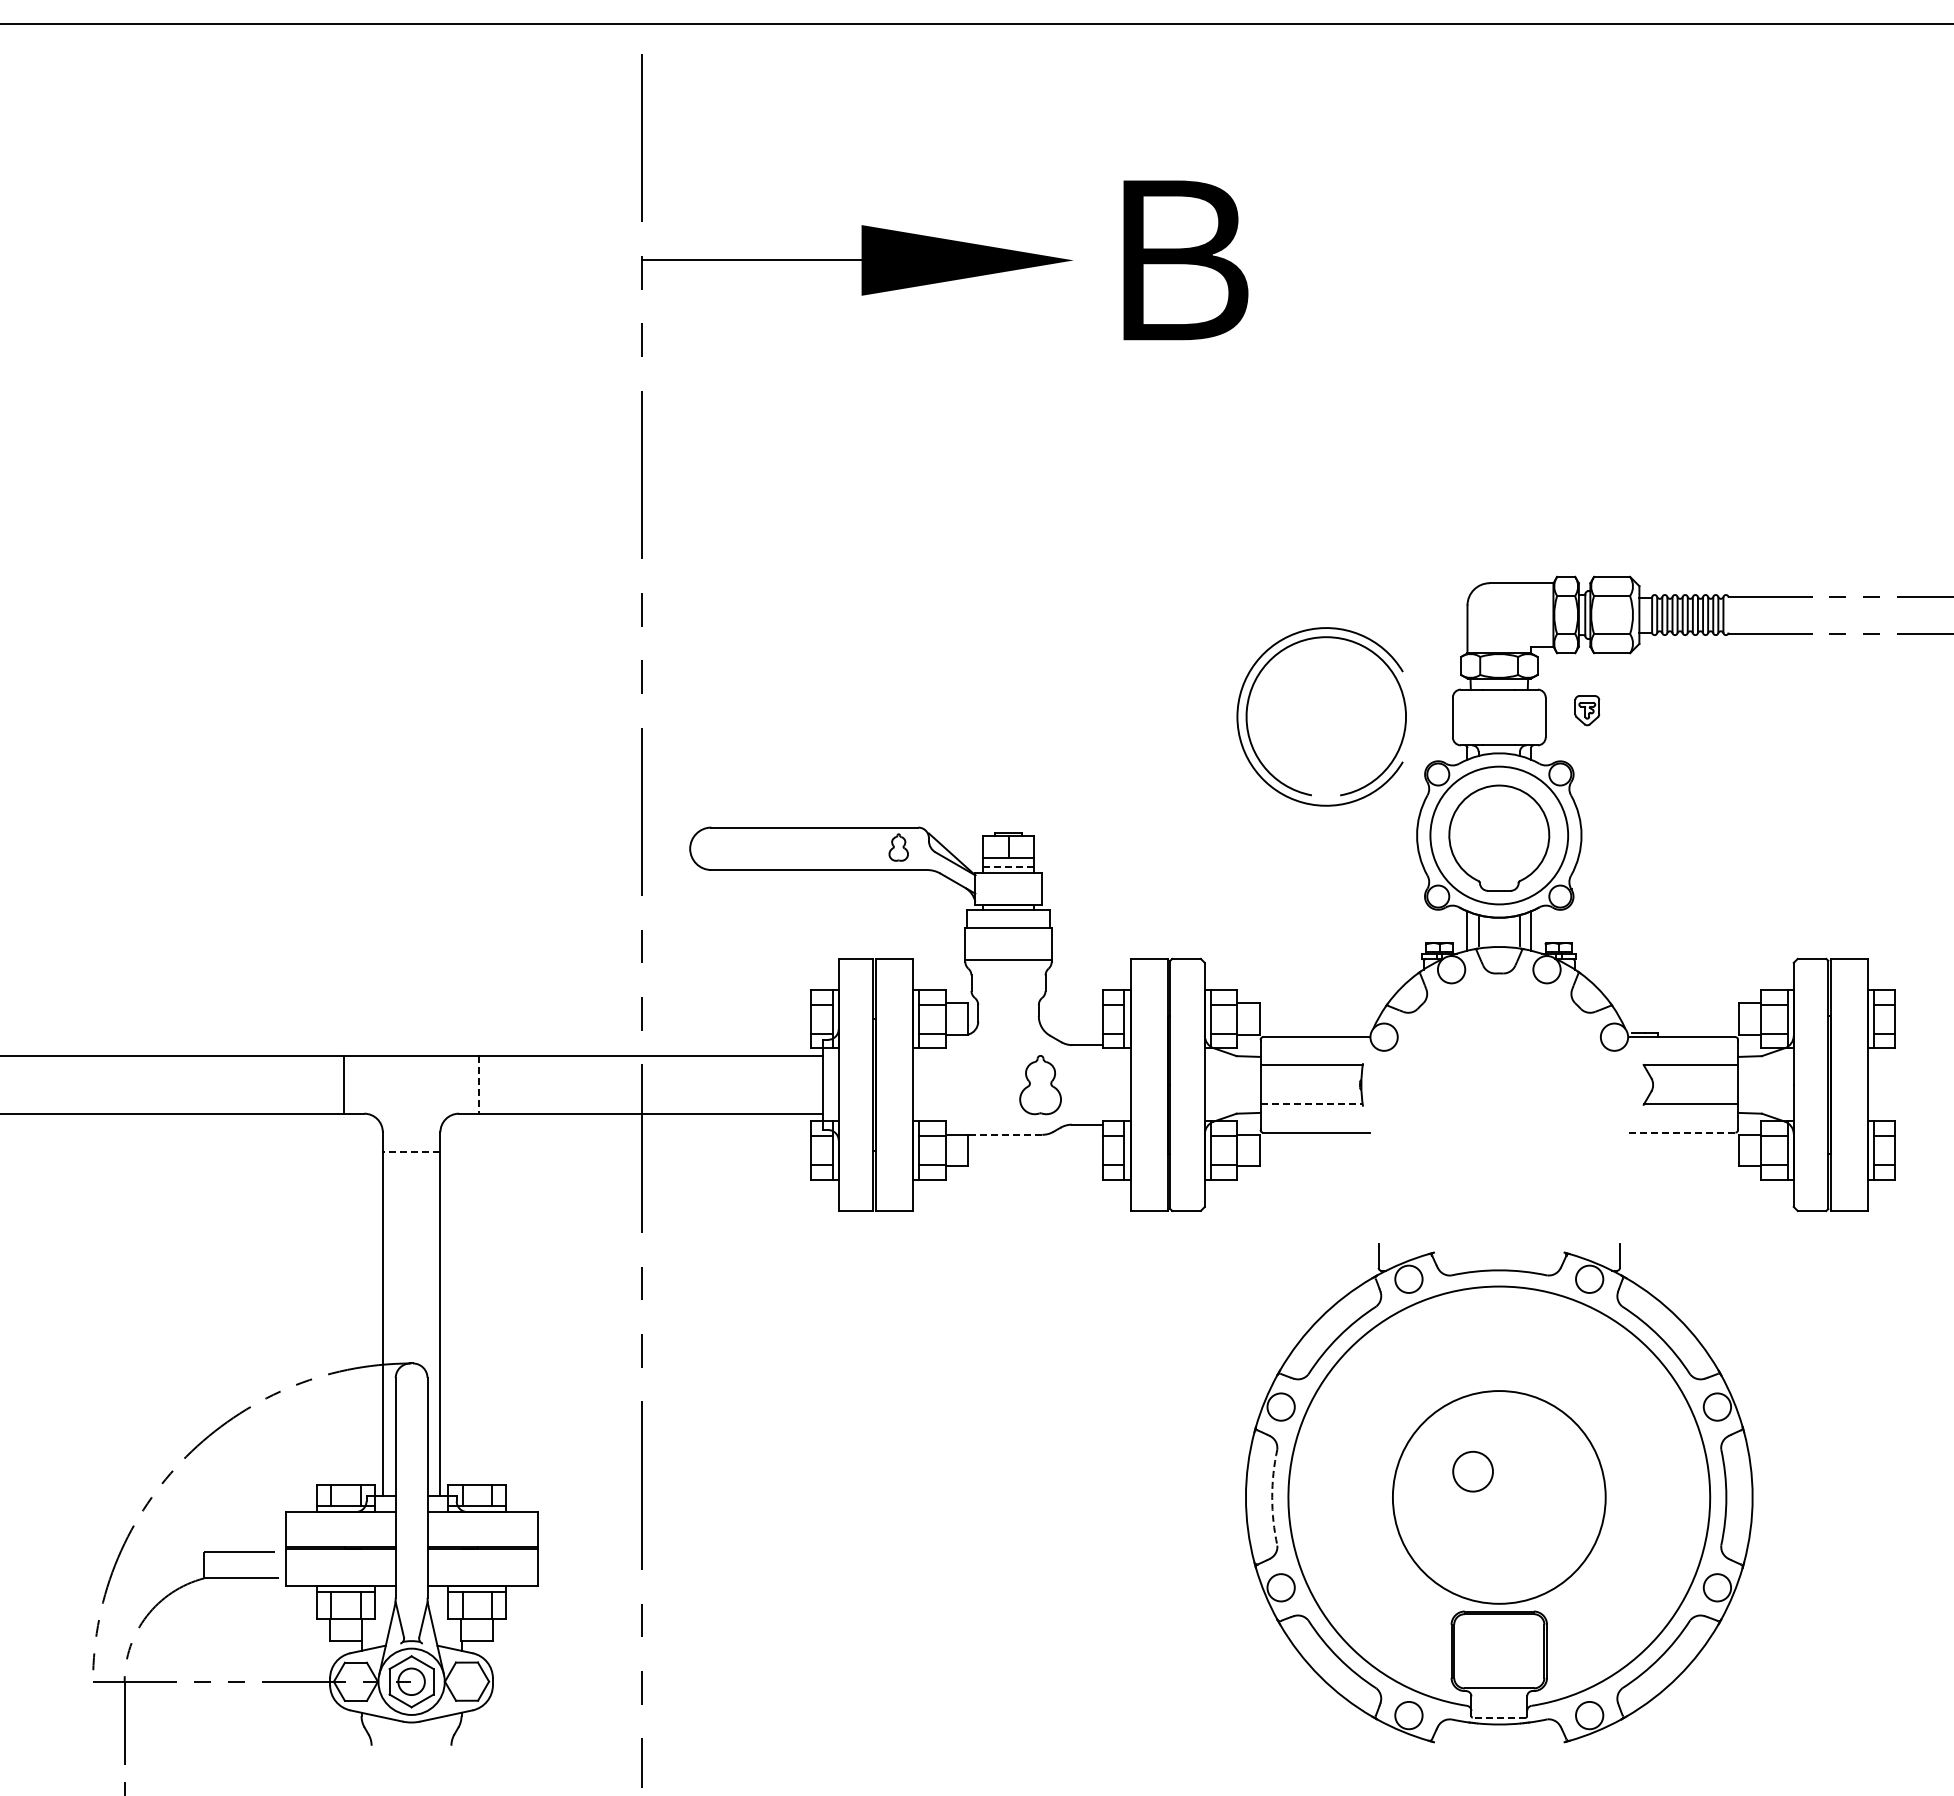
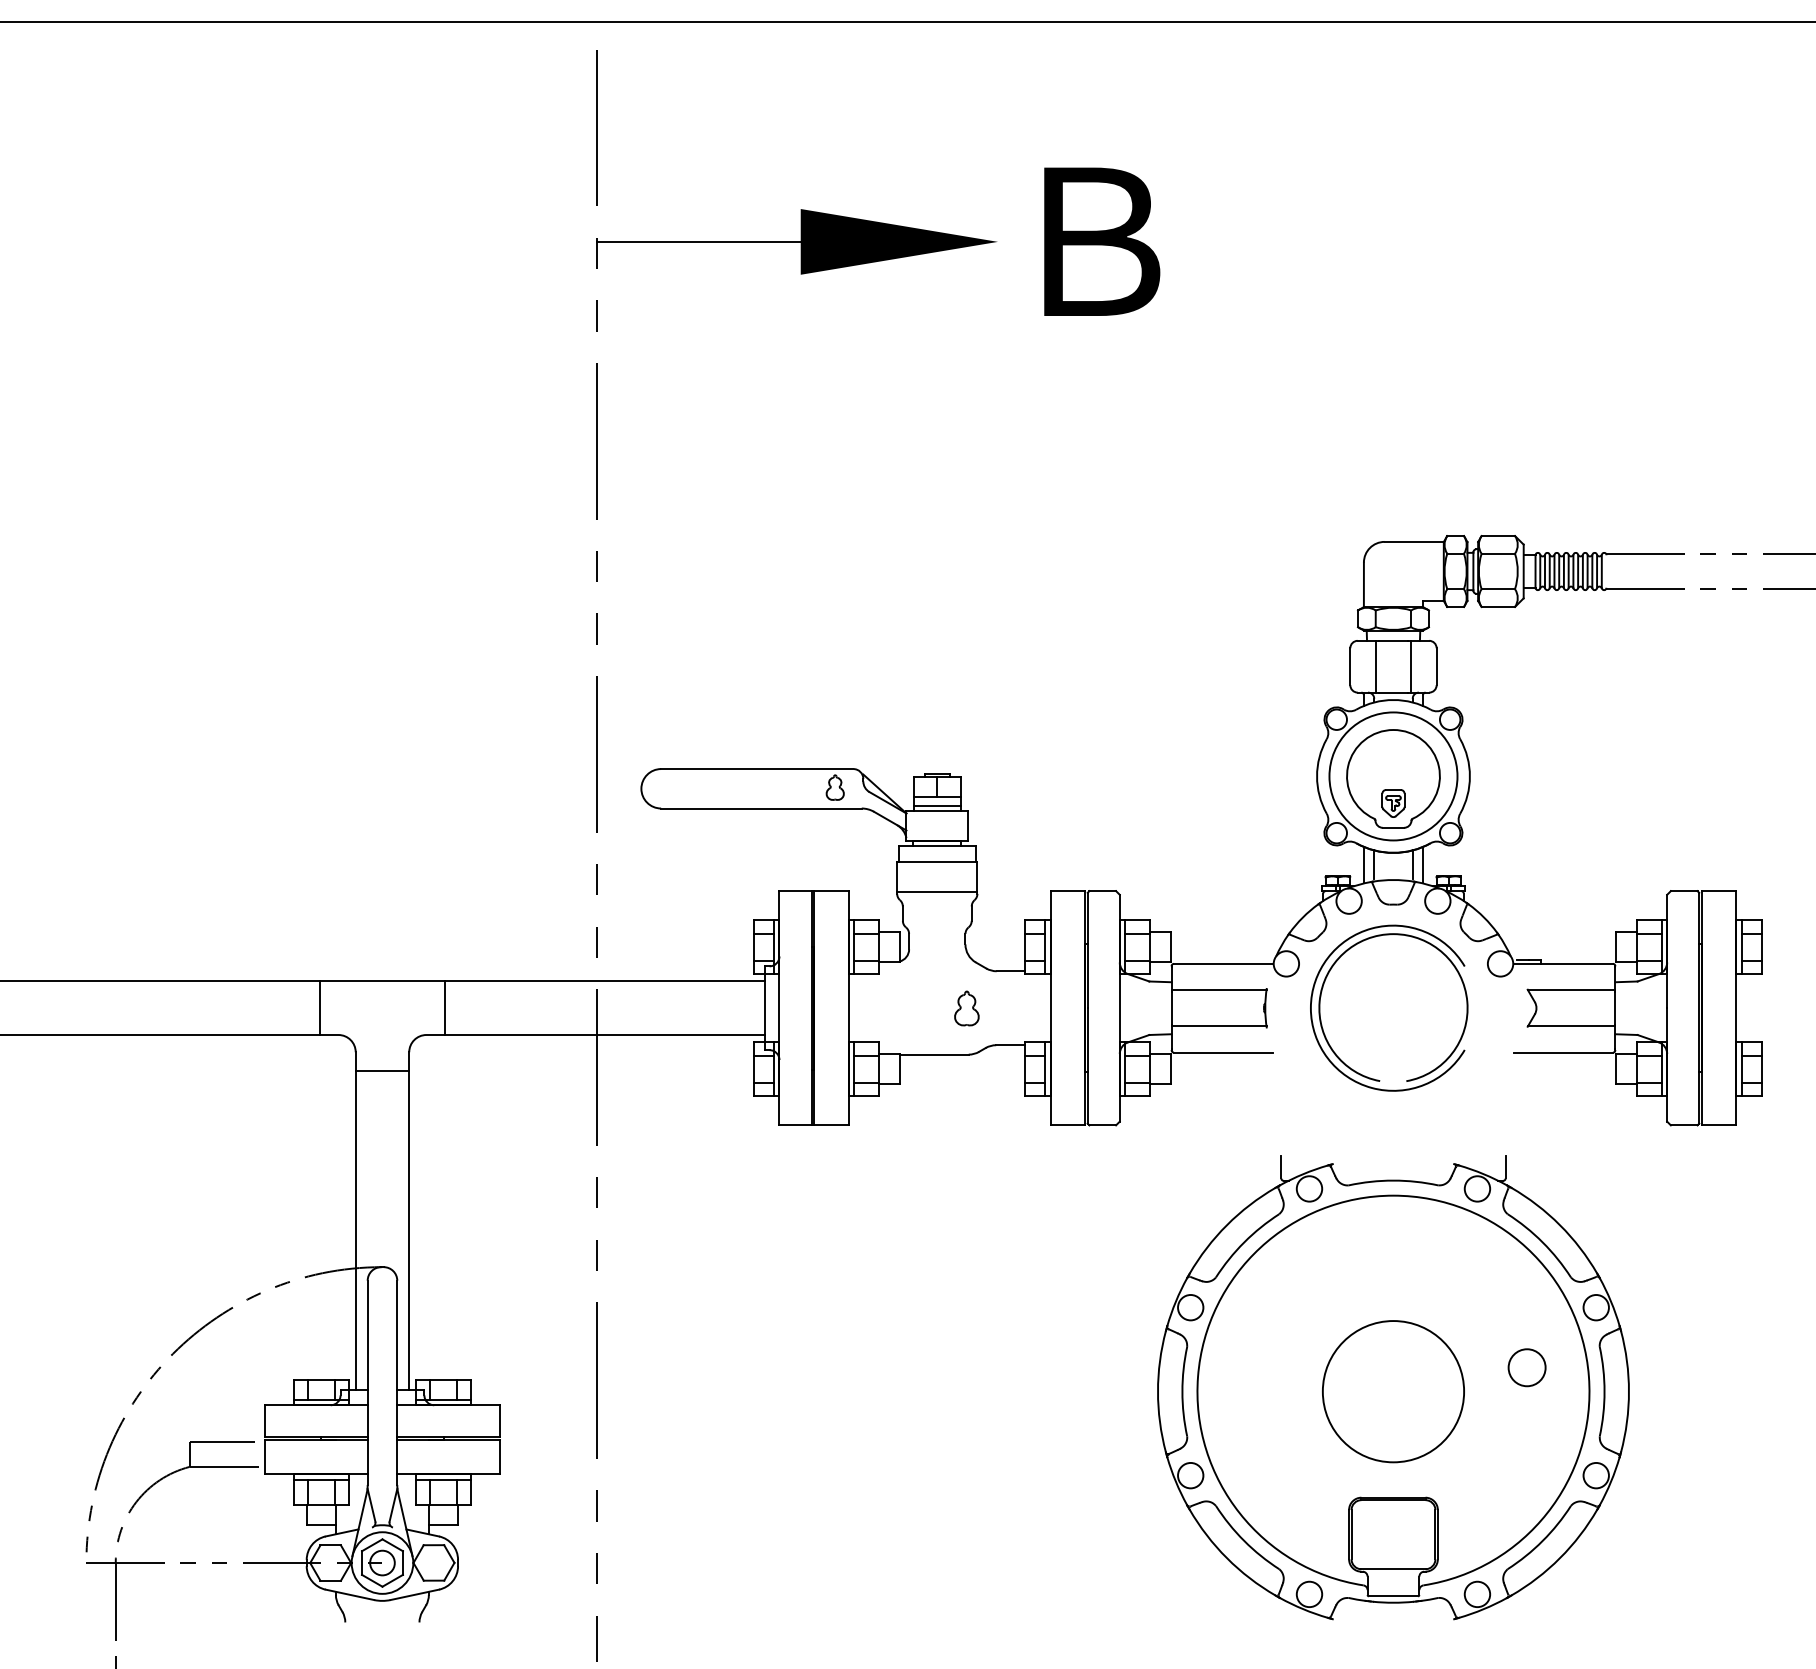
part: (1251, 693) -> (1323, 986), moved
part: (1587, 710) -> (1393, 803), moved
line: (1480, 717) -> (1376, 666), added
line: (1518, 717) -> (1411, 666), added
line: (1008, 867) -> (937, 806), dashed -> solid
line: (479, 1084) -> (445, 1007), dashed -> solid
part: (1039, 1085) -> (966, 1008), size x0.62
line: (1312, 1104) -> (1219, 1026), dashed -> solid
line: (1681, 1132) -> (1562, 1052), dashed -> solid
line: (1004, 1134) -> (933, 1054), dashed -> solid
line: (411, 1152) -> (382, 1071), dashed -> solid
circle: (1472, 1471) -> (1526, 1367), moved
arc: (1272, 1497) -> (1182, 1391), dashed -> solid
circle: (1499, 1497) -> (1393, 1391), size x0.71
line: (1499, 1717) -> (1393, 1596), dashed -> solid

